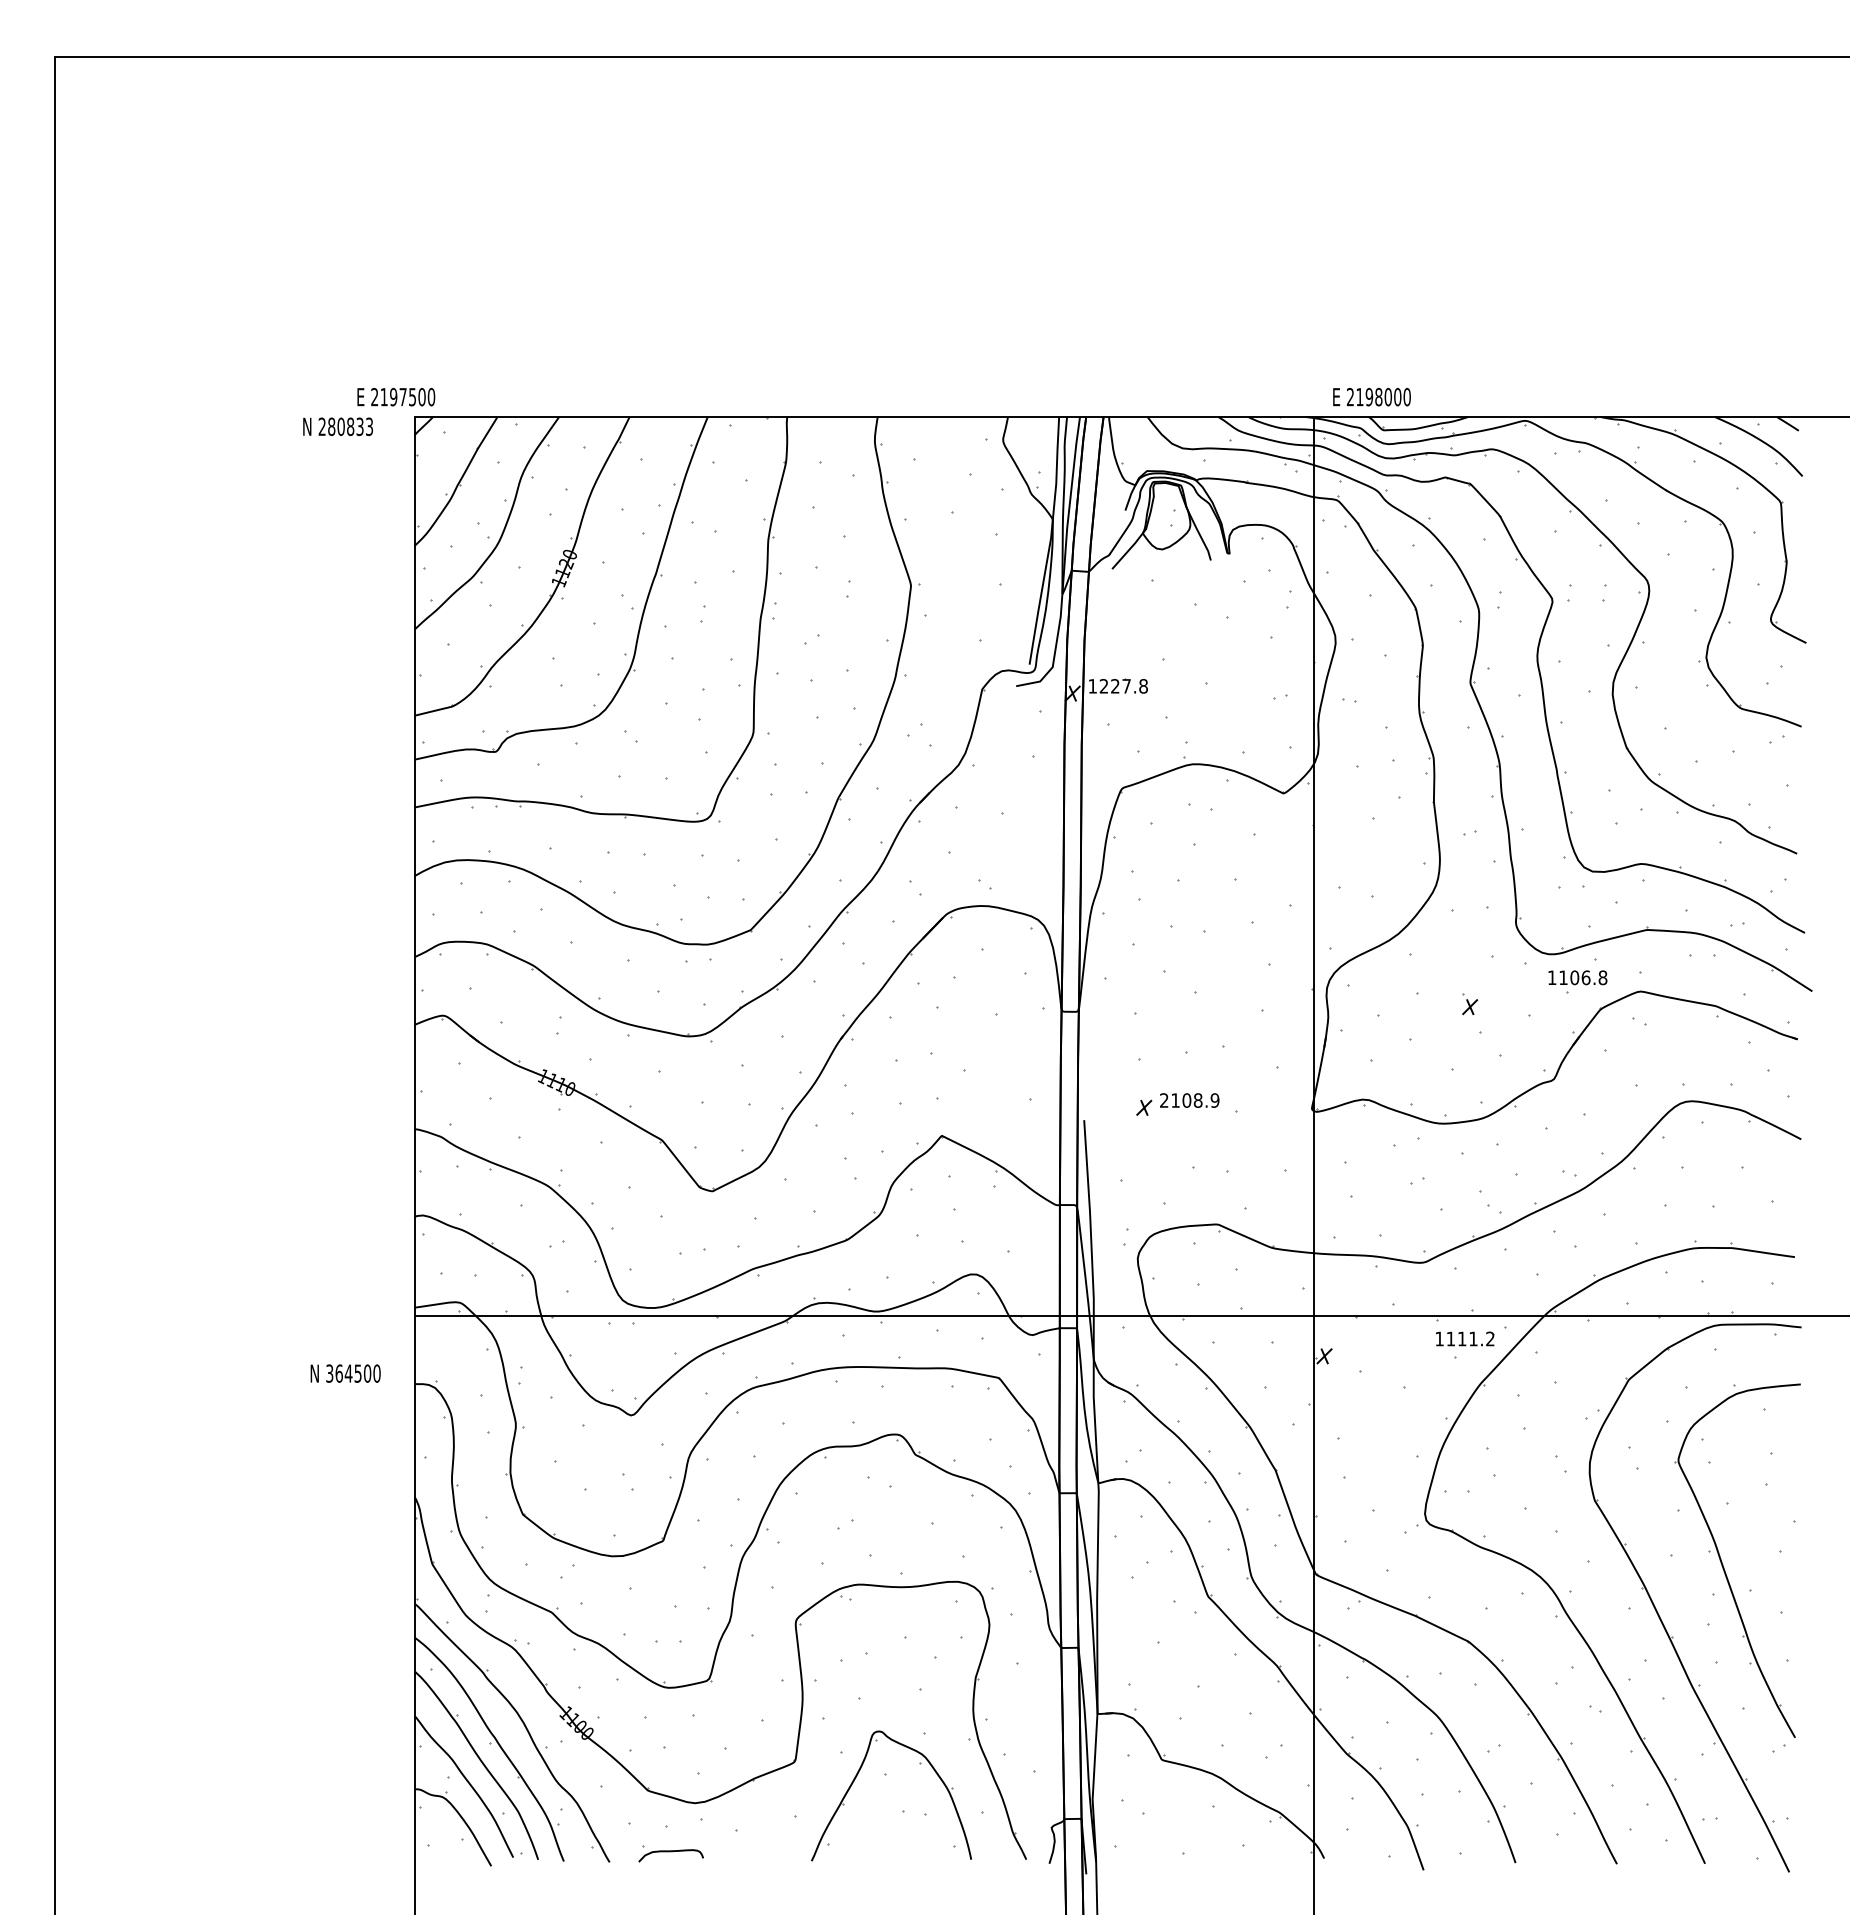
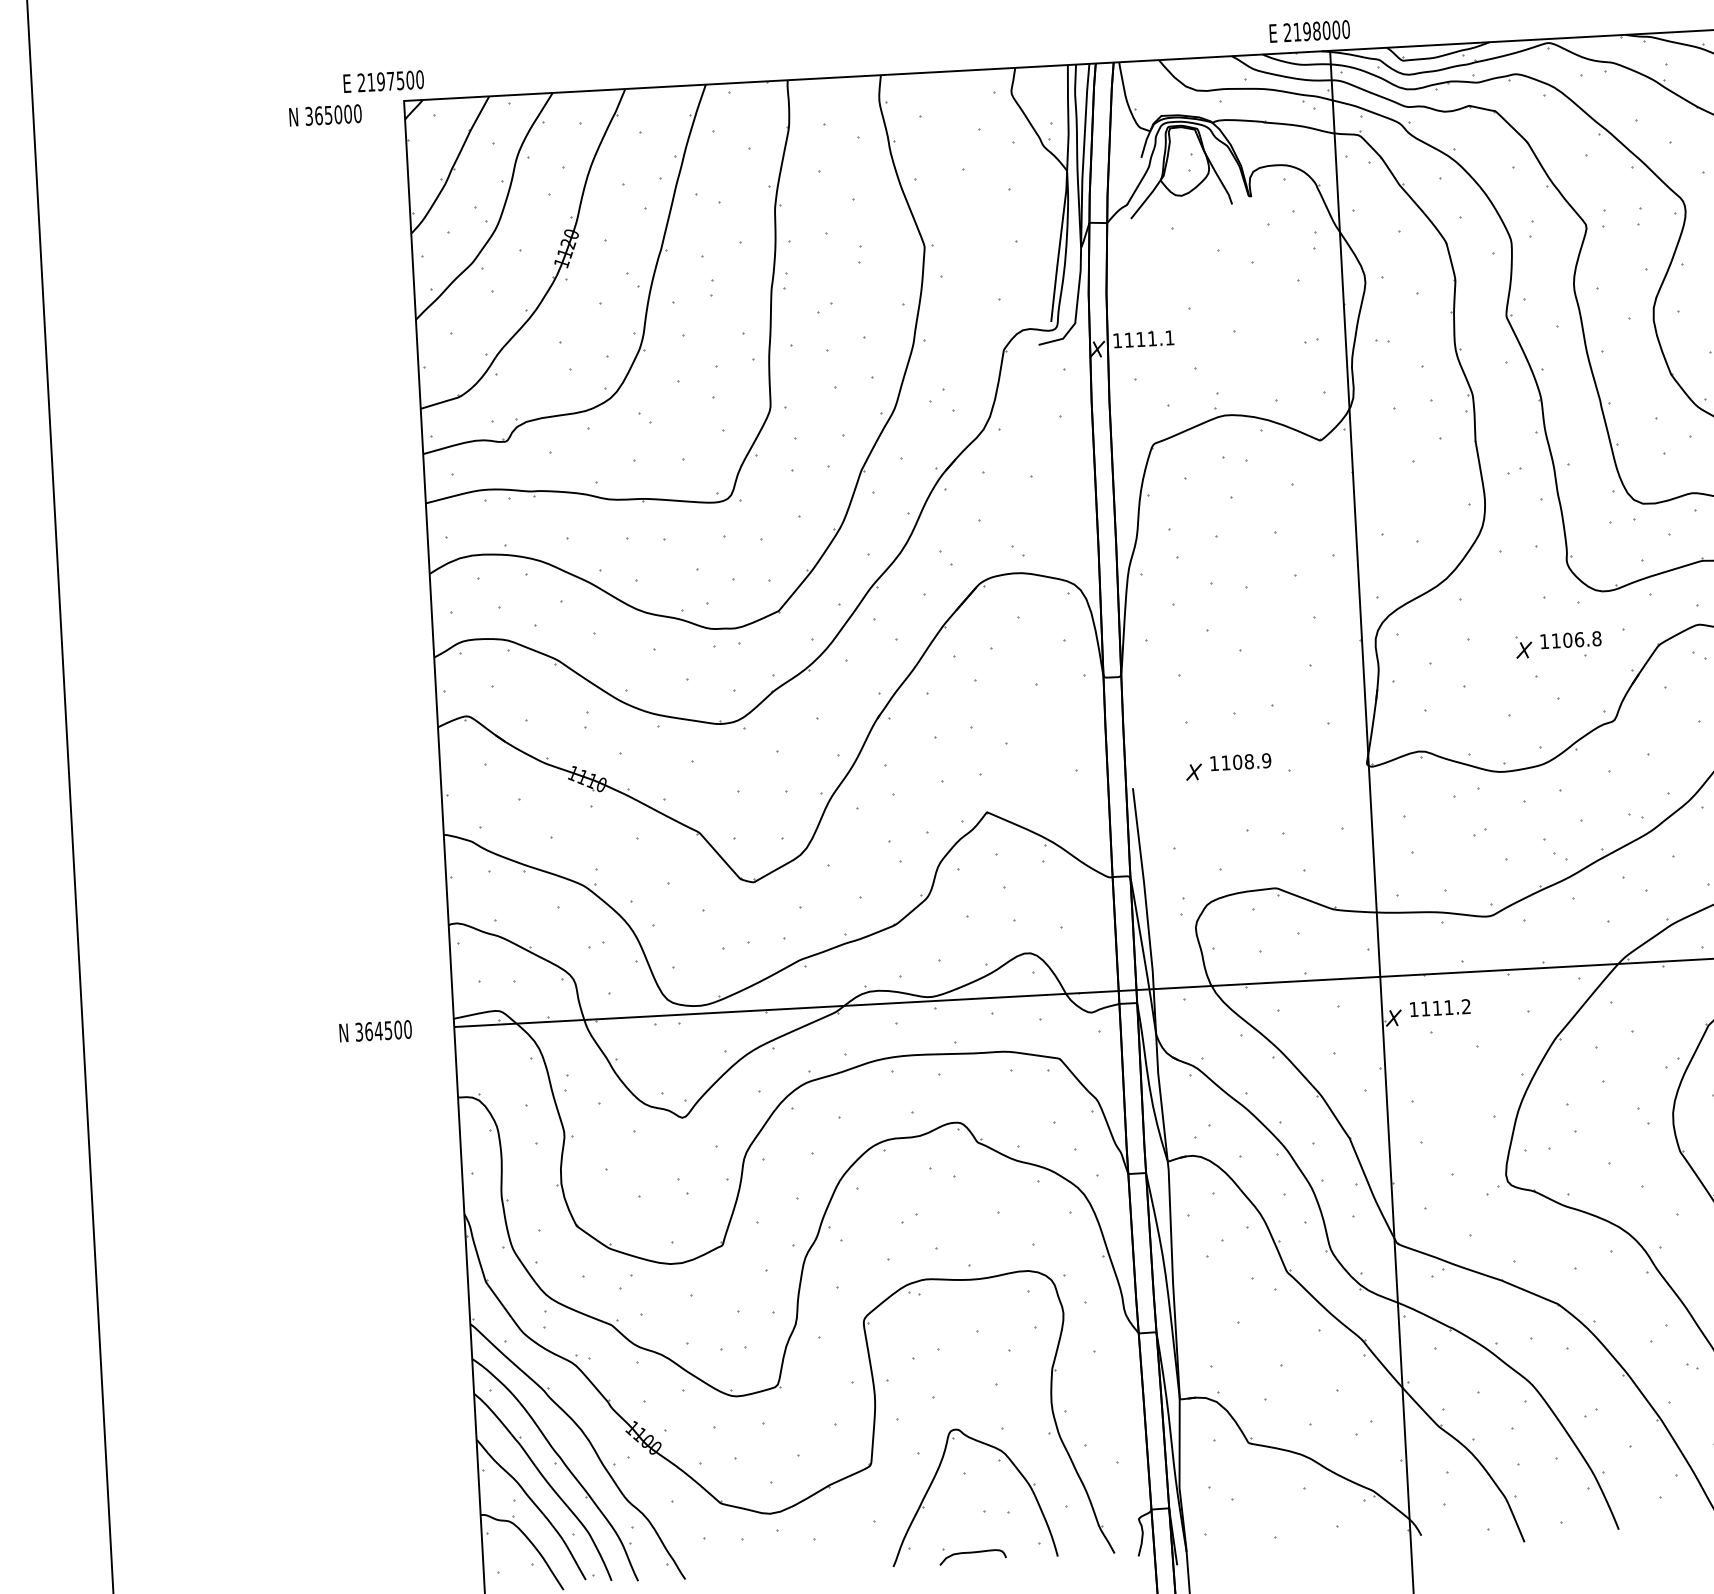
text: (1371, 397) -> (1309, 31), moved
text: (345, 426) -> (333, 114), 280833 -> 365000
text: (1123, 686) -> (1149, 339), 1227.8 -> 1111.1
text: (1577, 977) -> (1570, 639), moved
text: (1164, 1100) -> (1214, 763), 2108.9 -> 1108.9
part: (1465, 1338) -> (1440, 1007), moved
text: (345, 1373) -> (375, 1031), moved
part: (670, 1853) -> (972, 1554), moved

